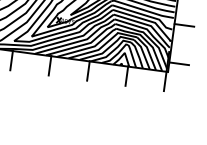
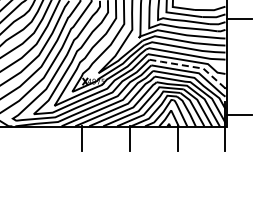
line: (145, 19) -> (190, 66), solid -> dashed
line: (184, 25) -> (239, 66), removed
line: (11, 60) -> (33, 138), removed

